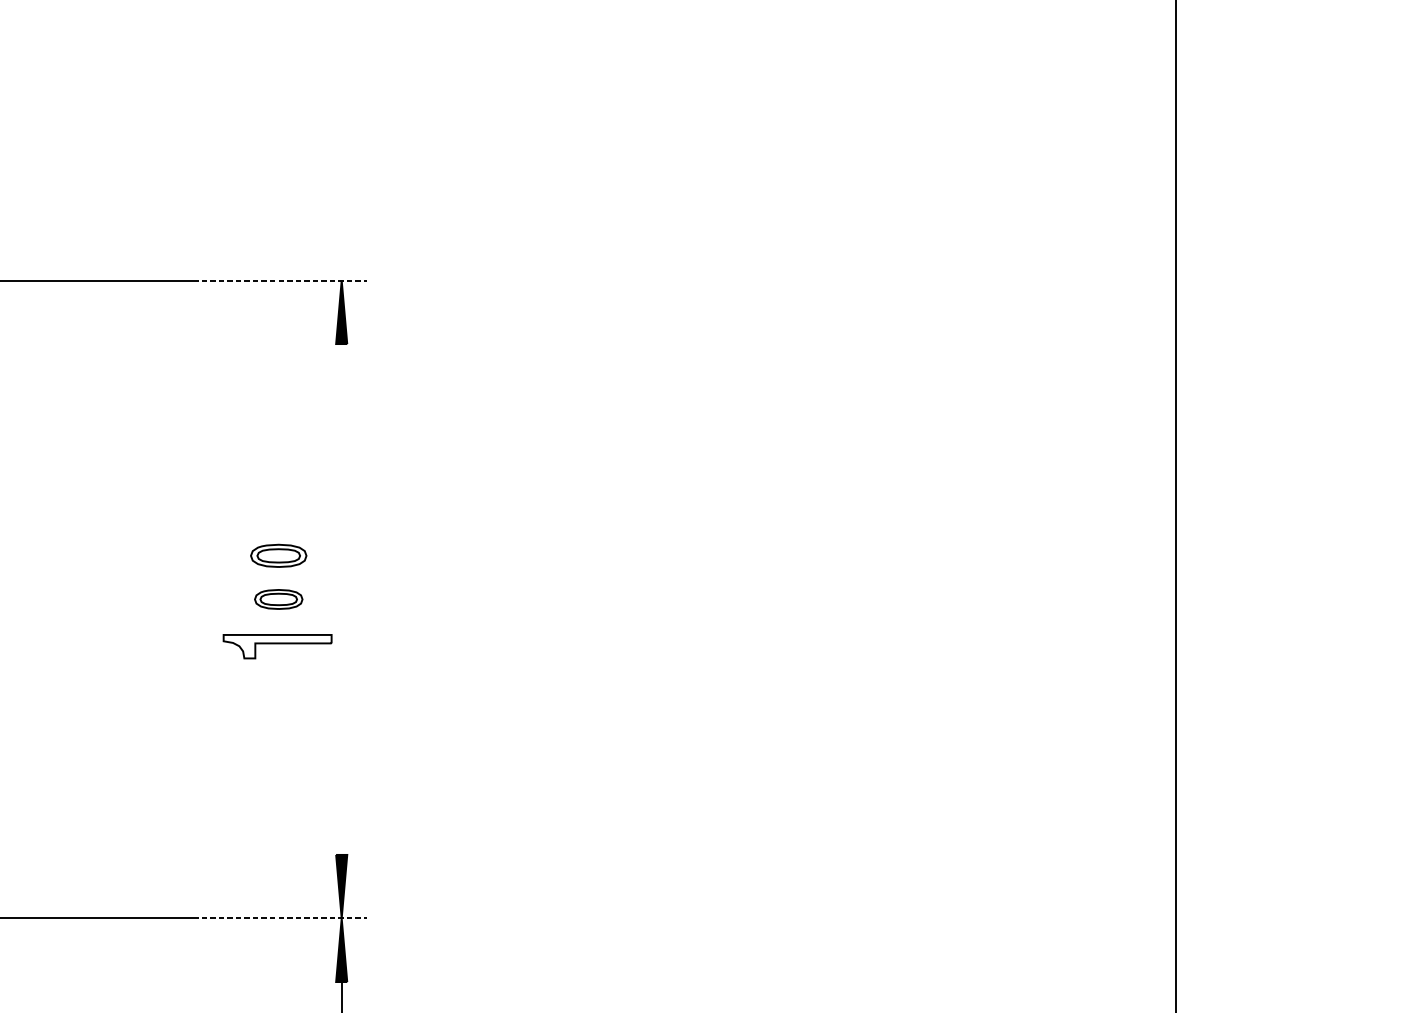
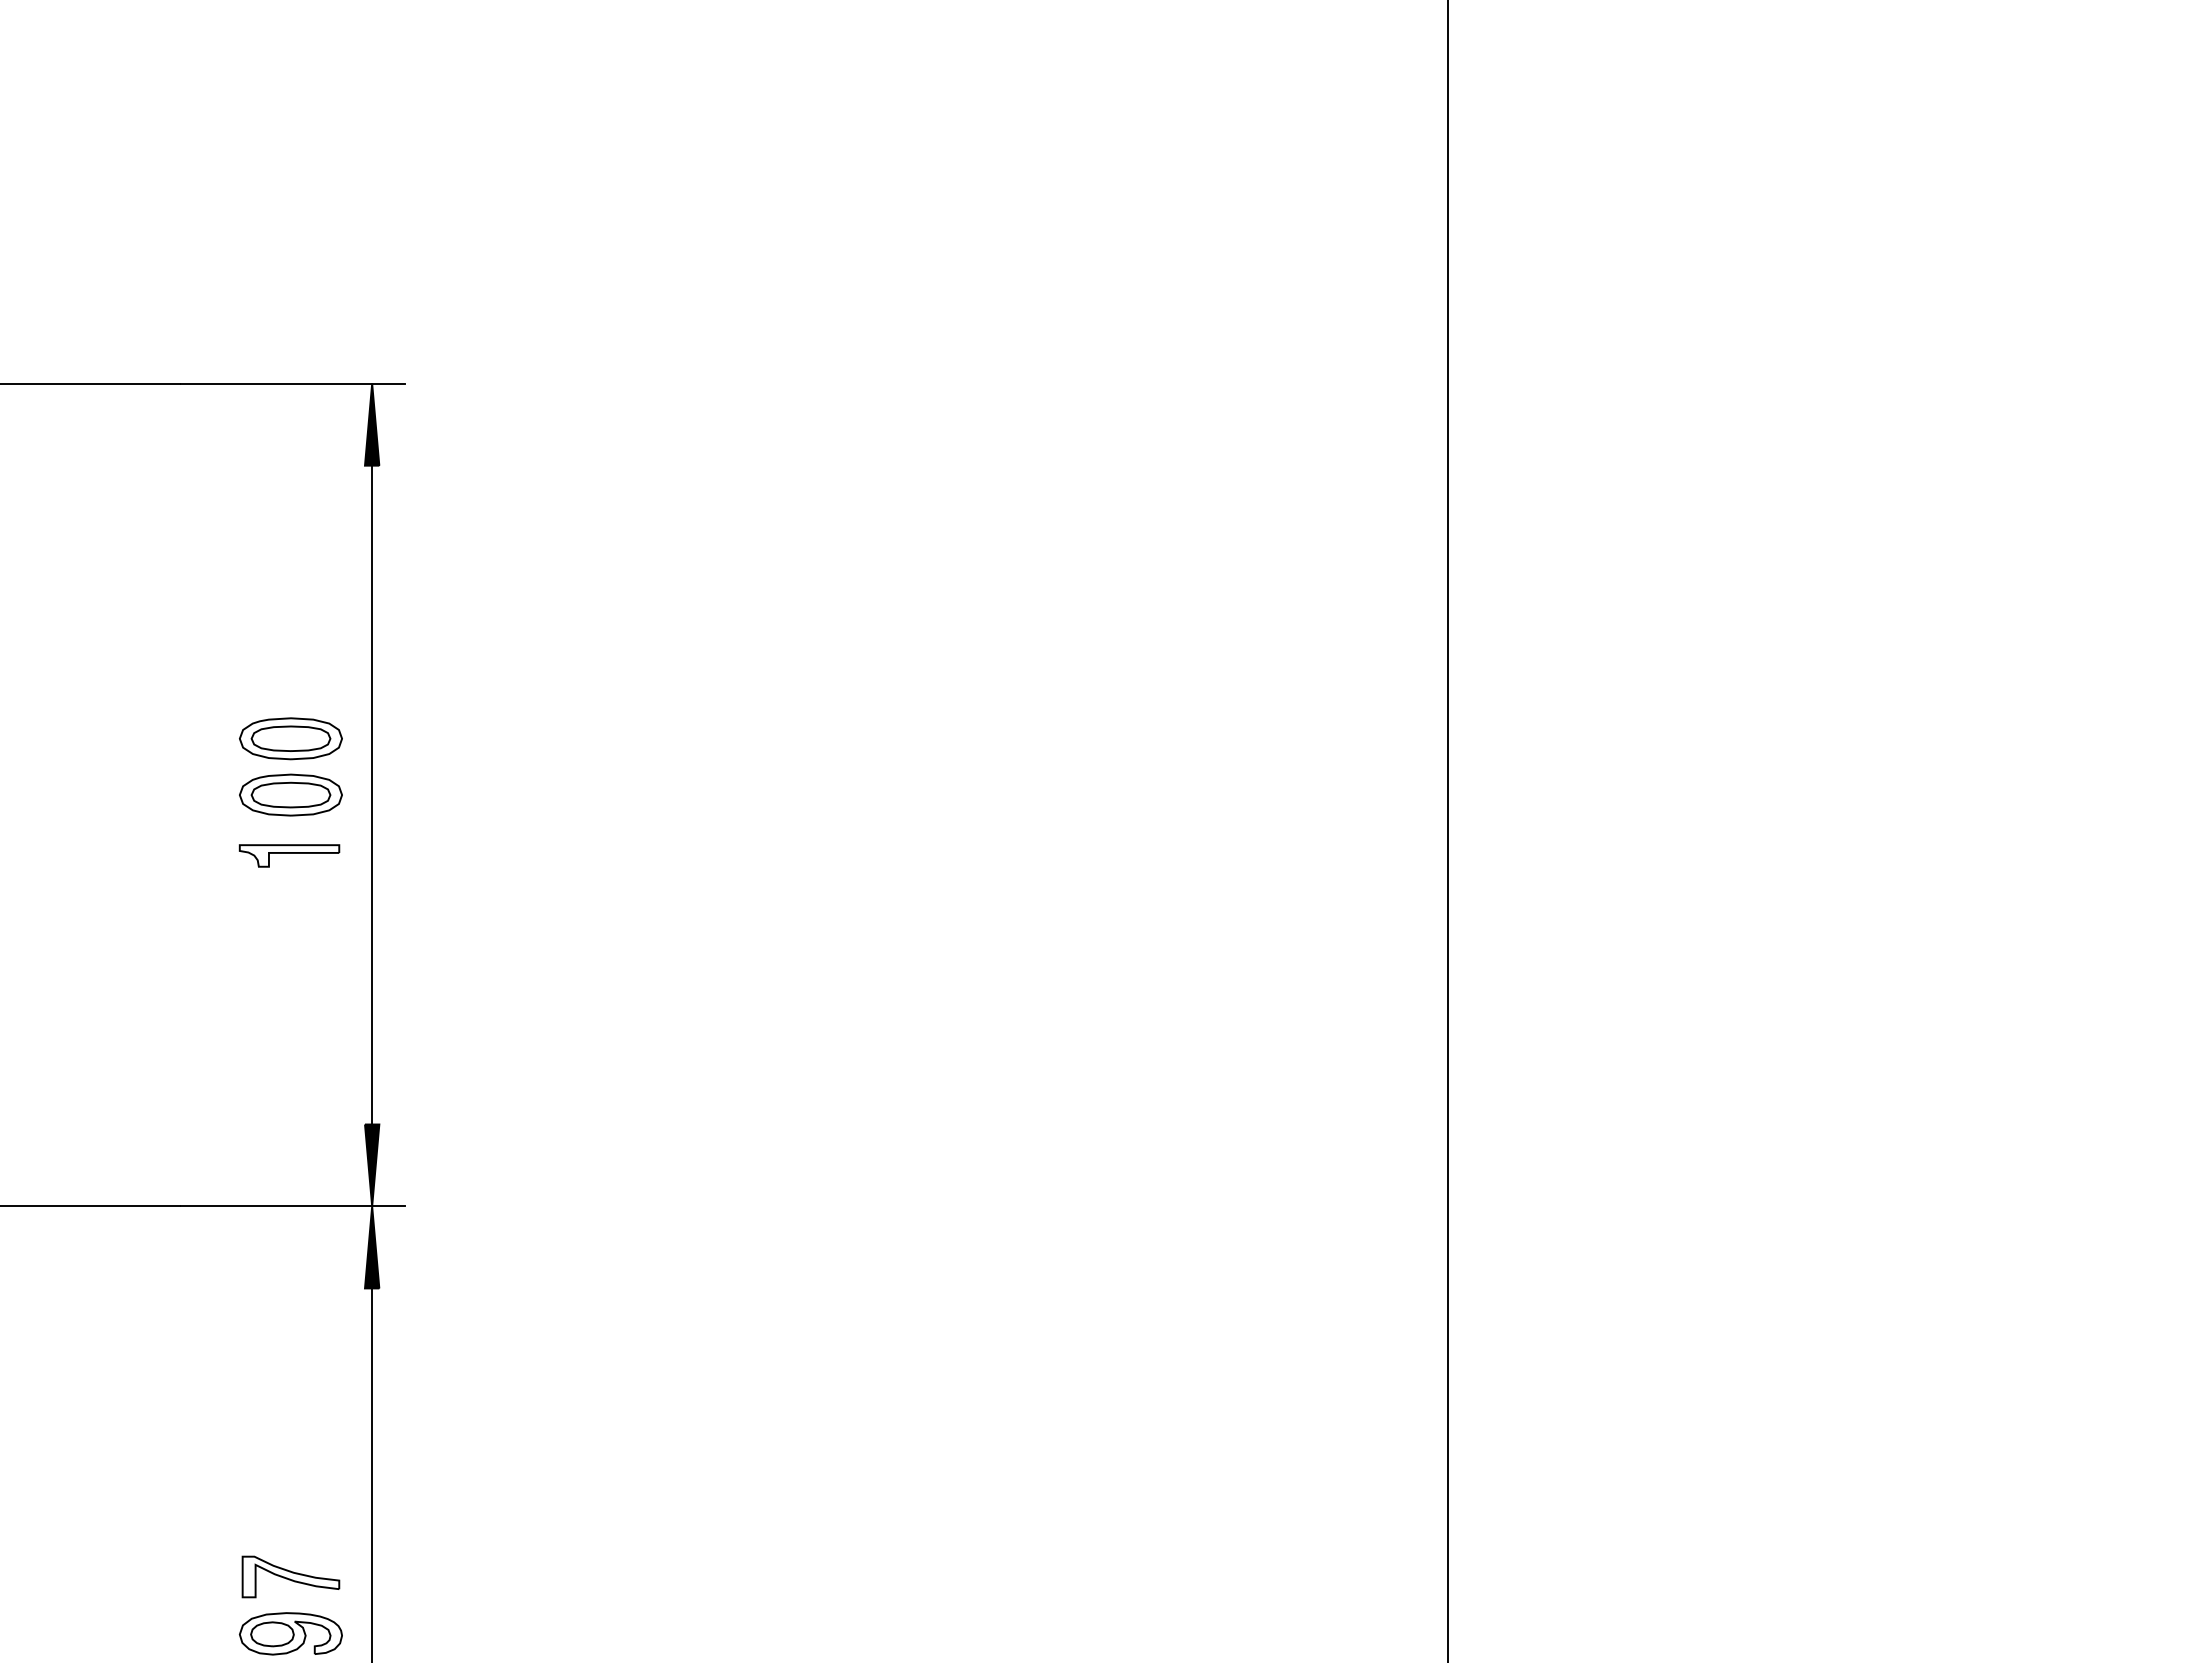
line: (280, 280) -> (293, 383), dashed -> solid
part: (278, 555) -> (290, 738), size x1.43
part: (278, 599) -> (290, 794), size x1.67
line: (341, 599) -> (372, 794), added
part: (277, 646) -> (289, 855), size x0.71
line: (280, 918) -> (293, 1206), dashed -> solid

